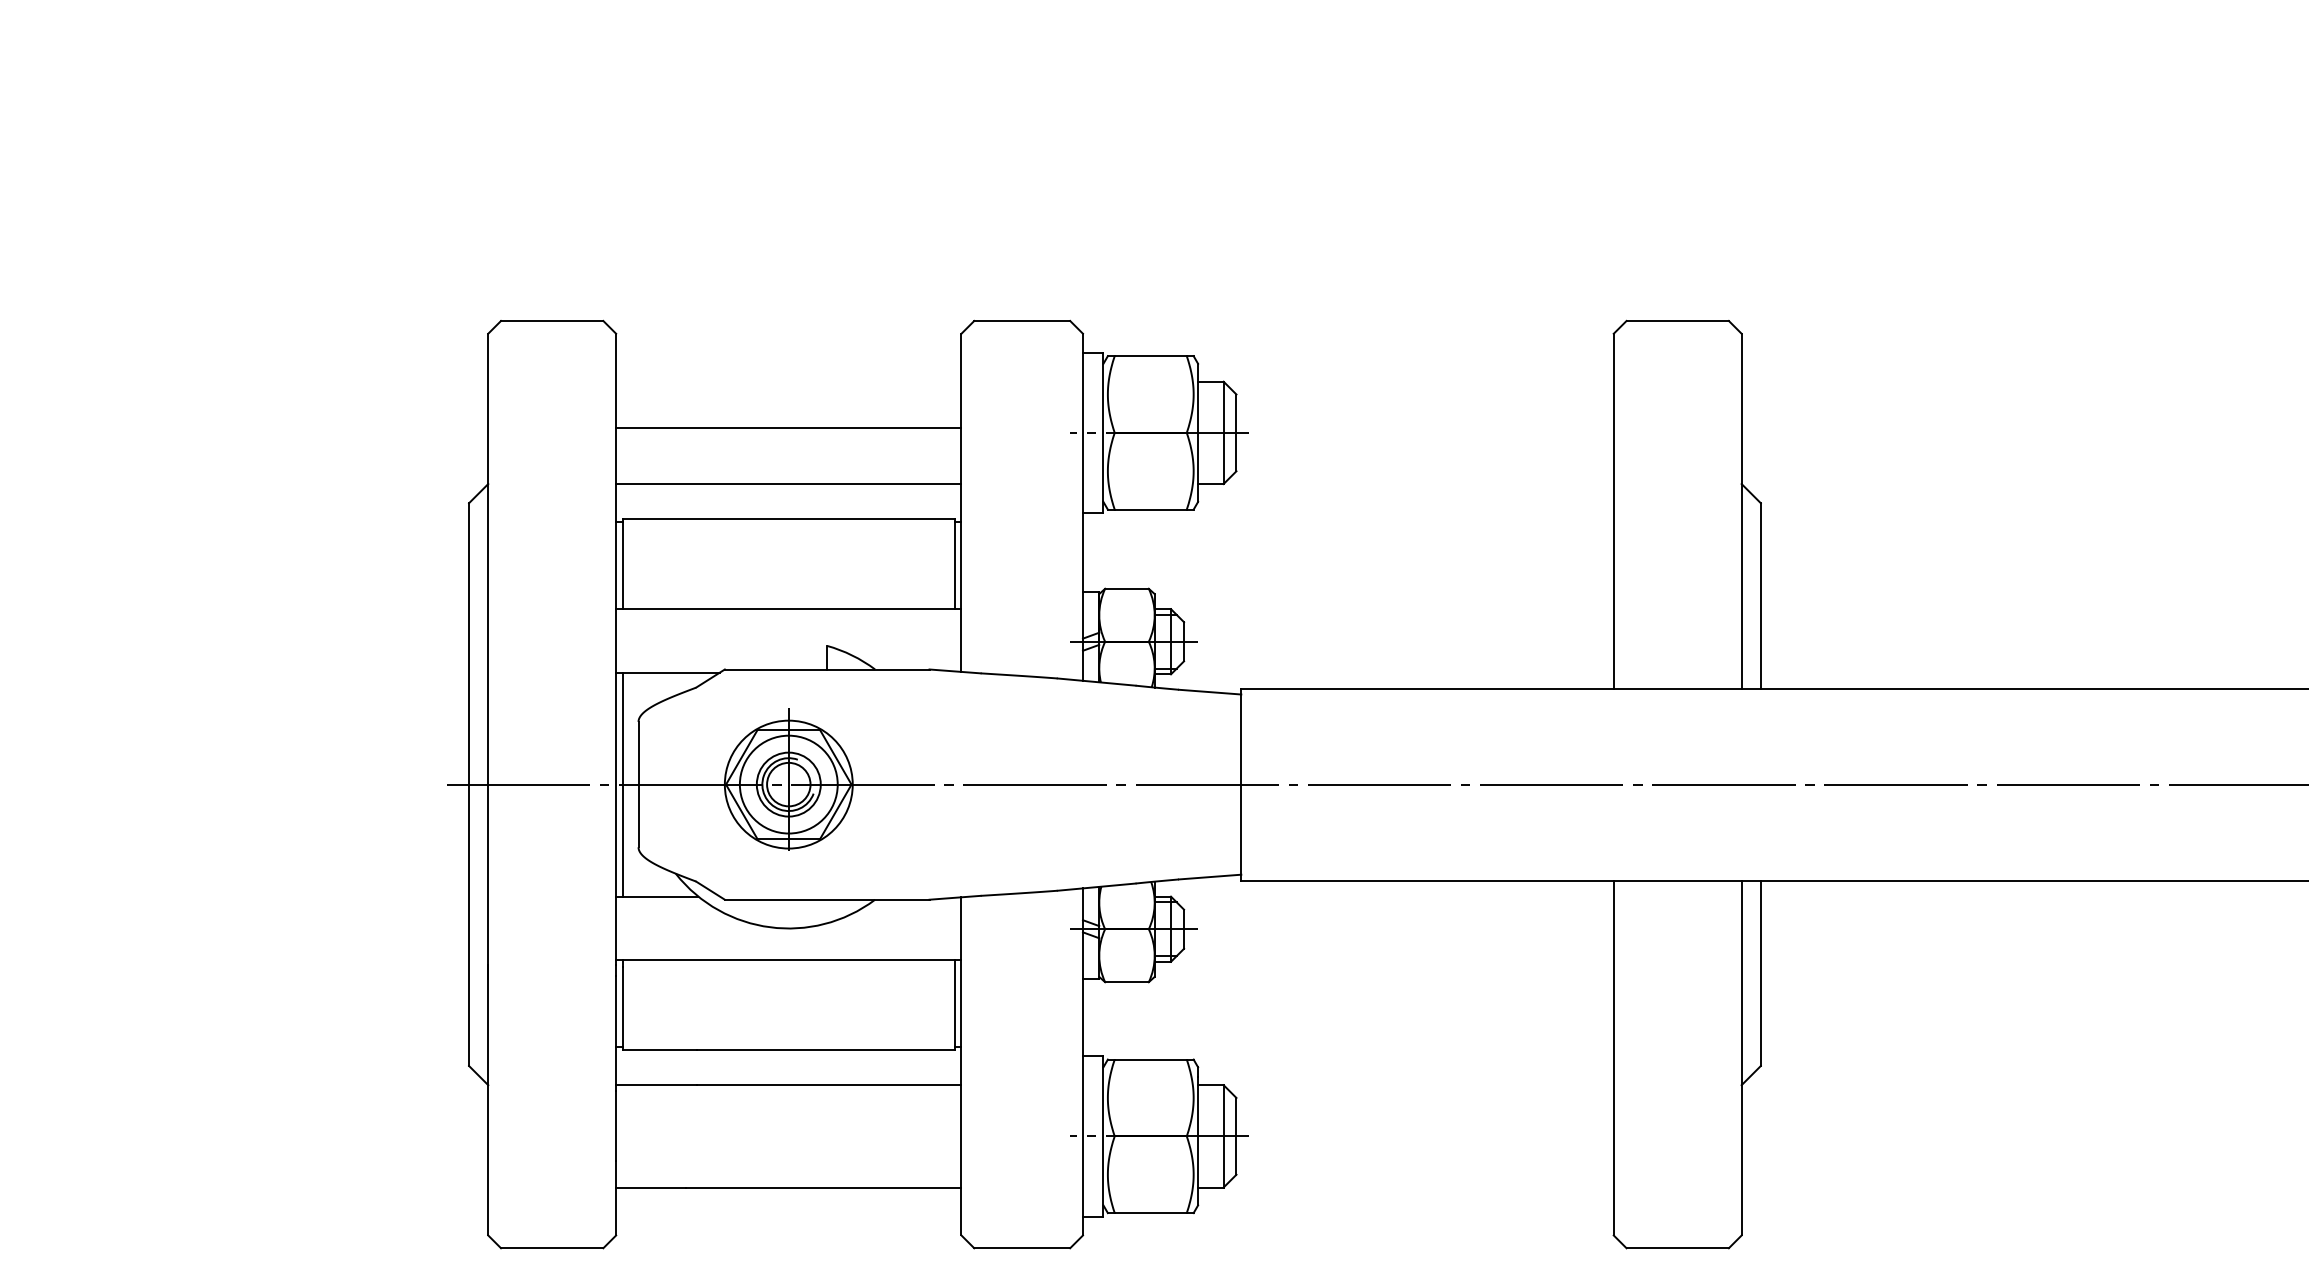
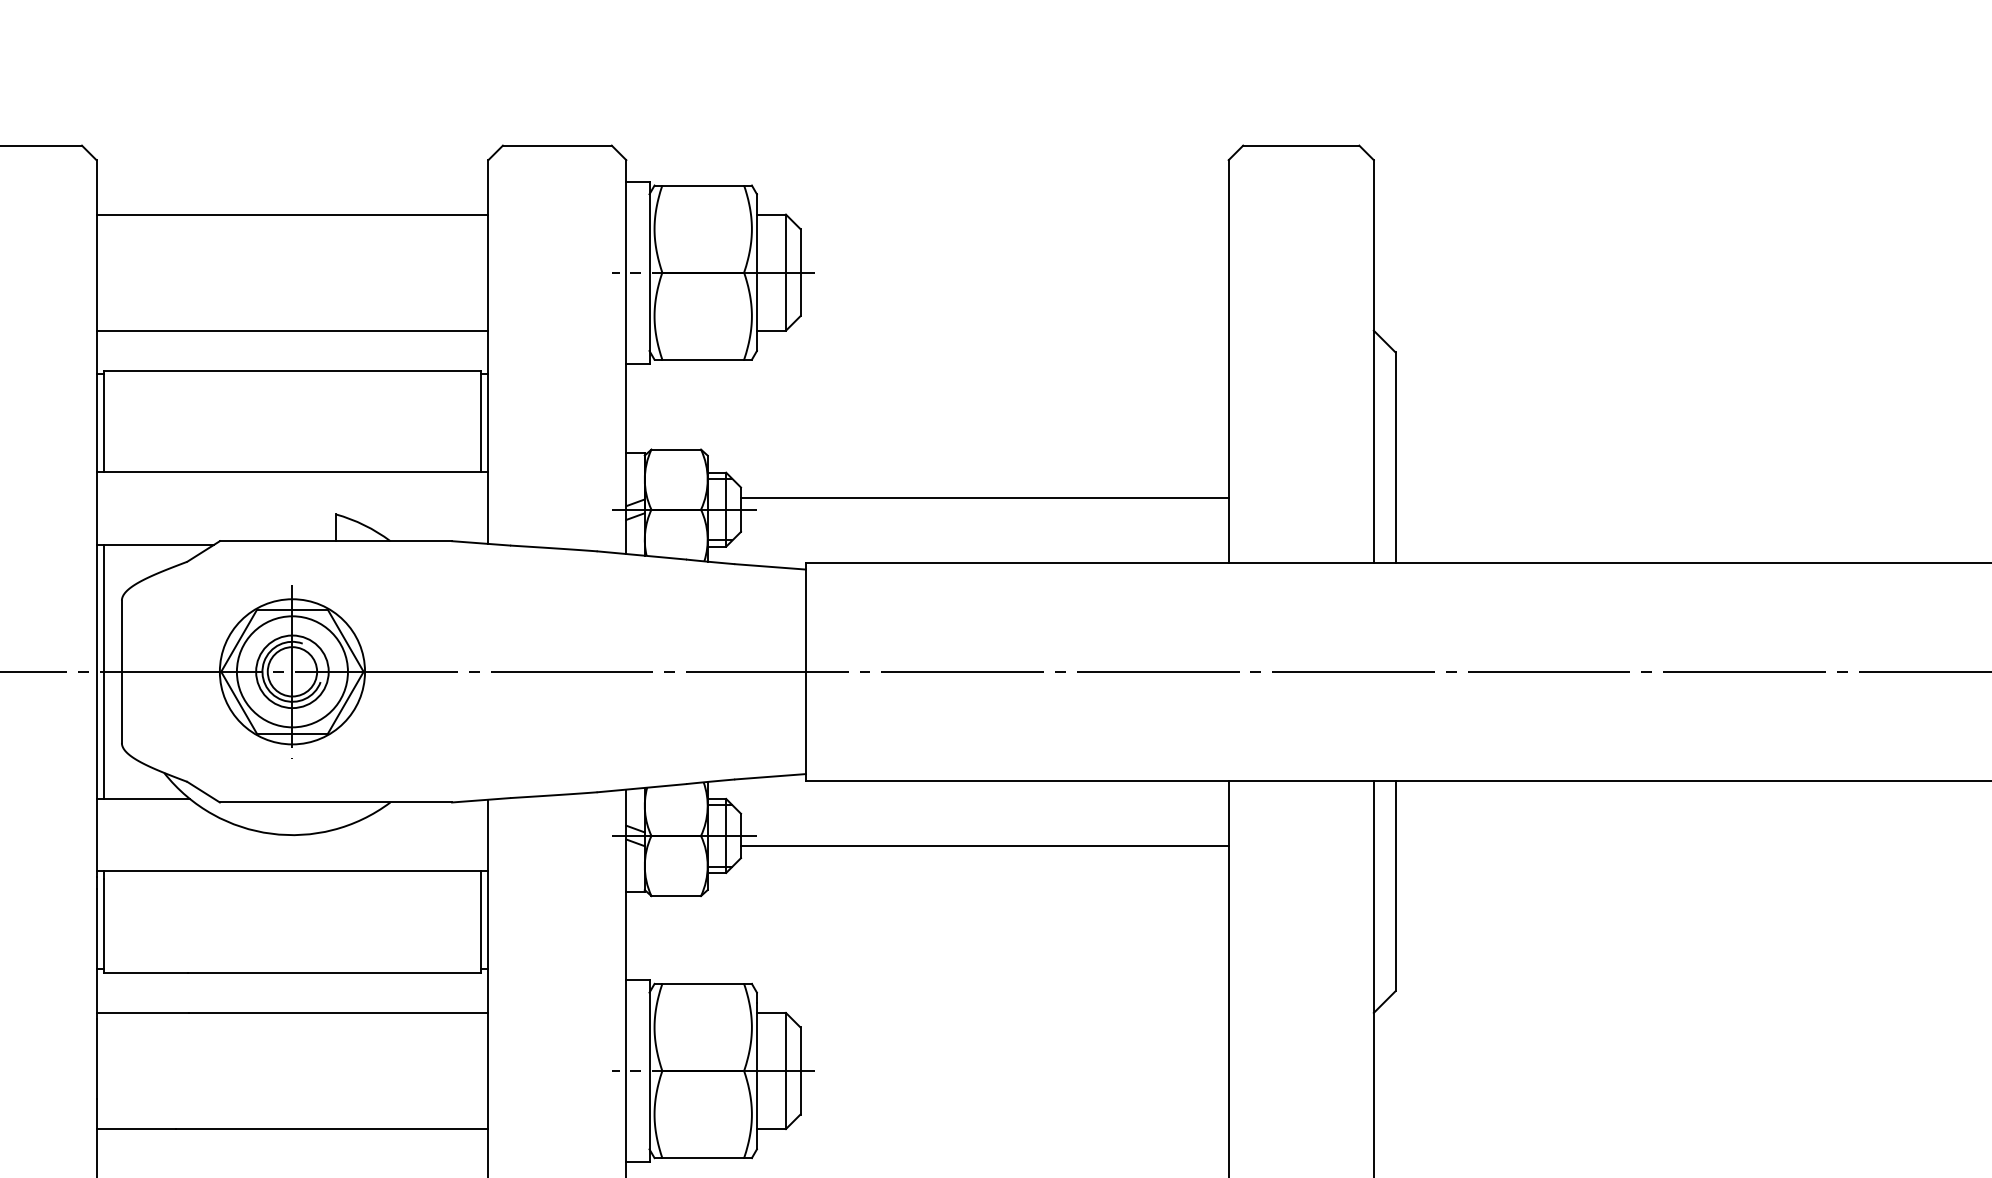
line: (788, 427) -> (292, 214), moved
line: (1398, 631) -> (984, 498), added
line: (1398, 938) -> (984, 846), added

